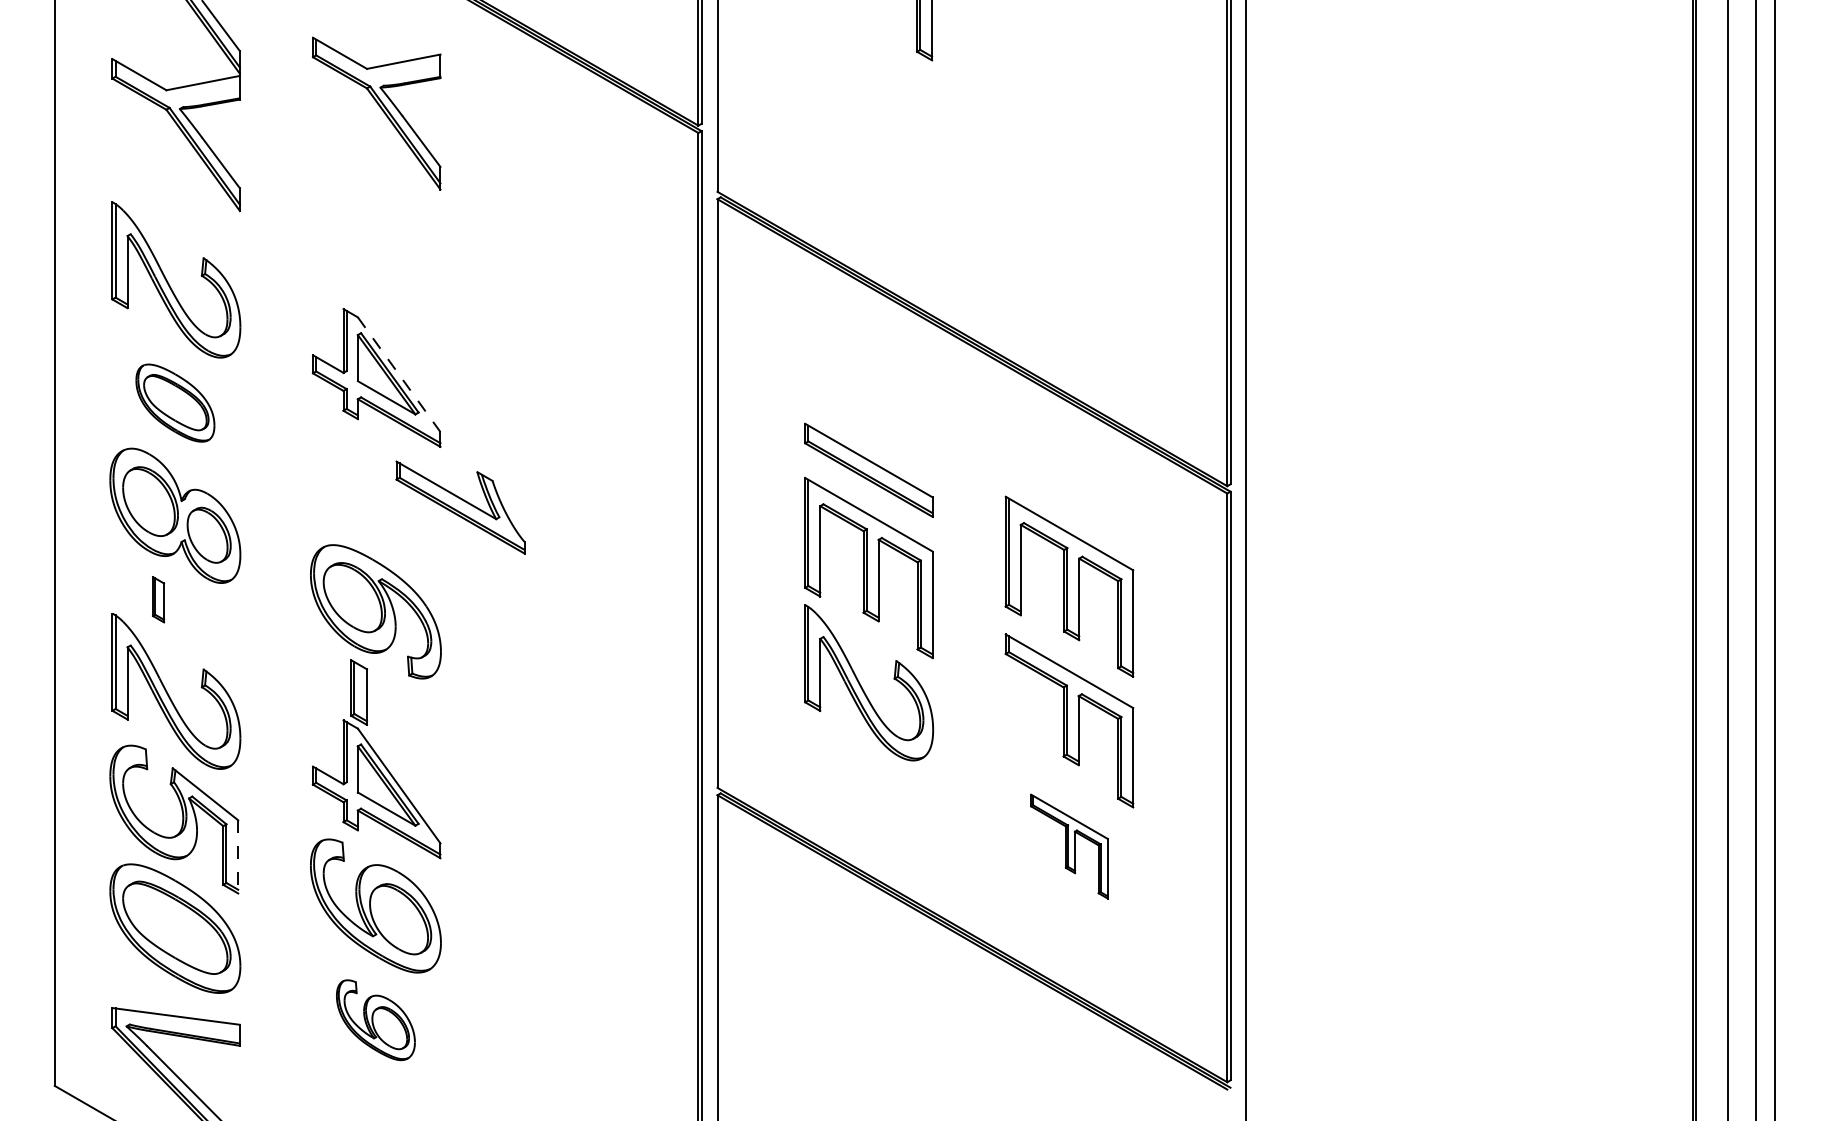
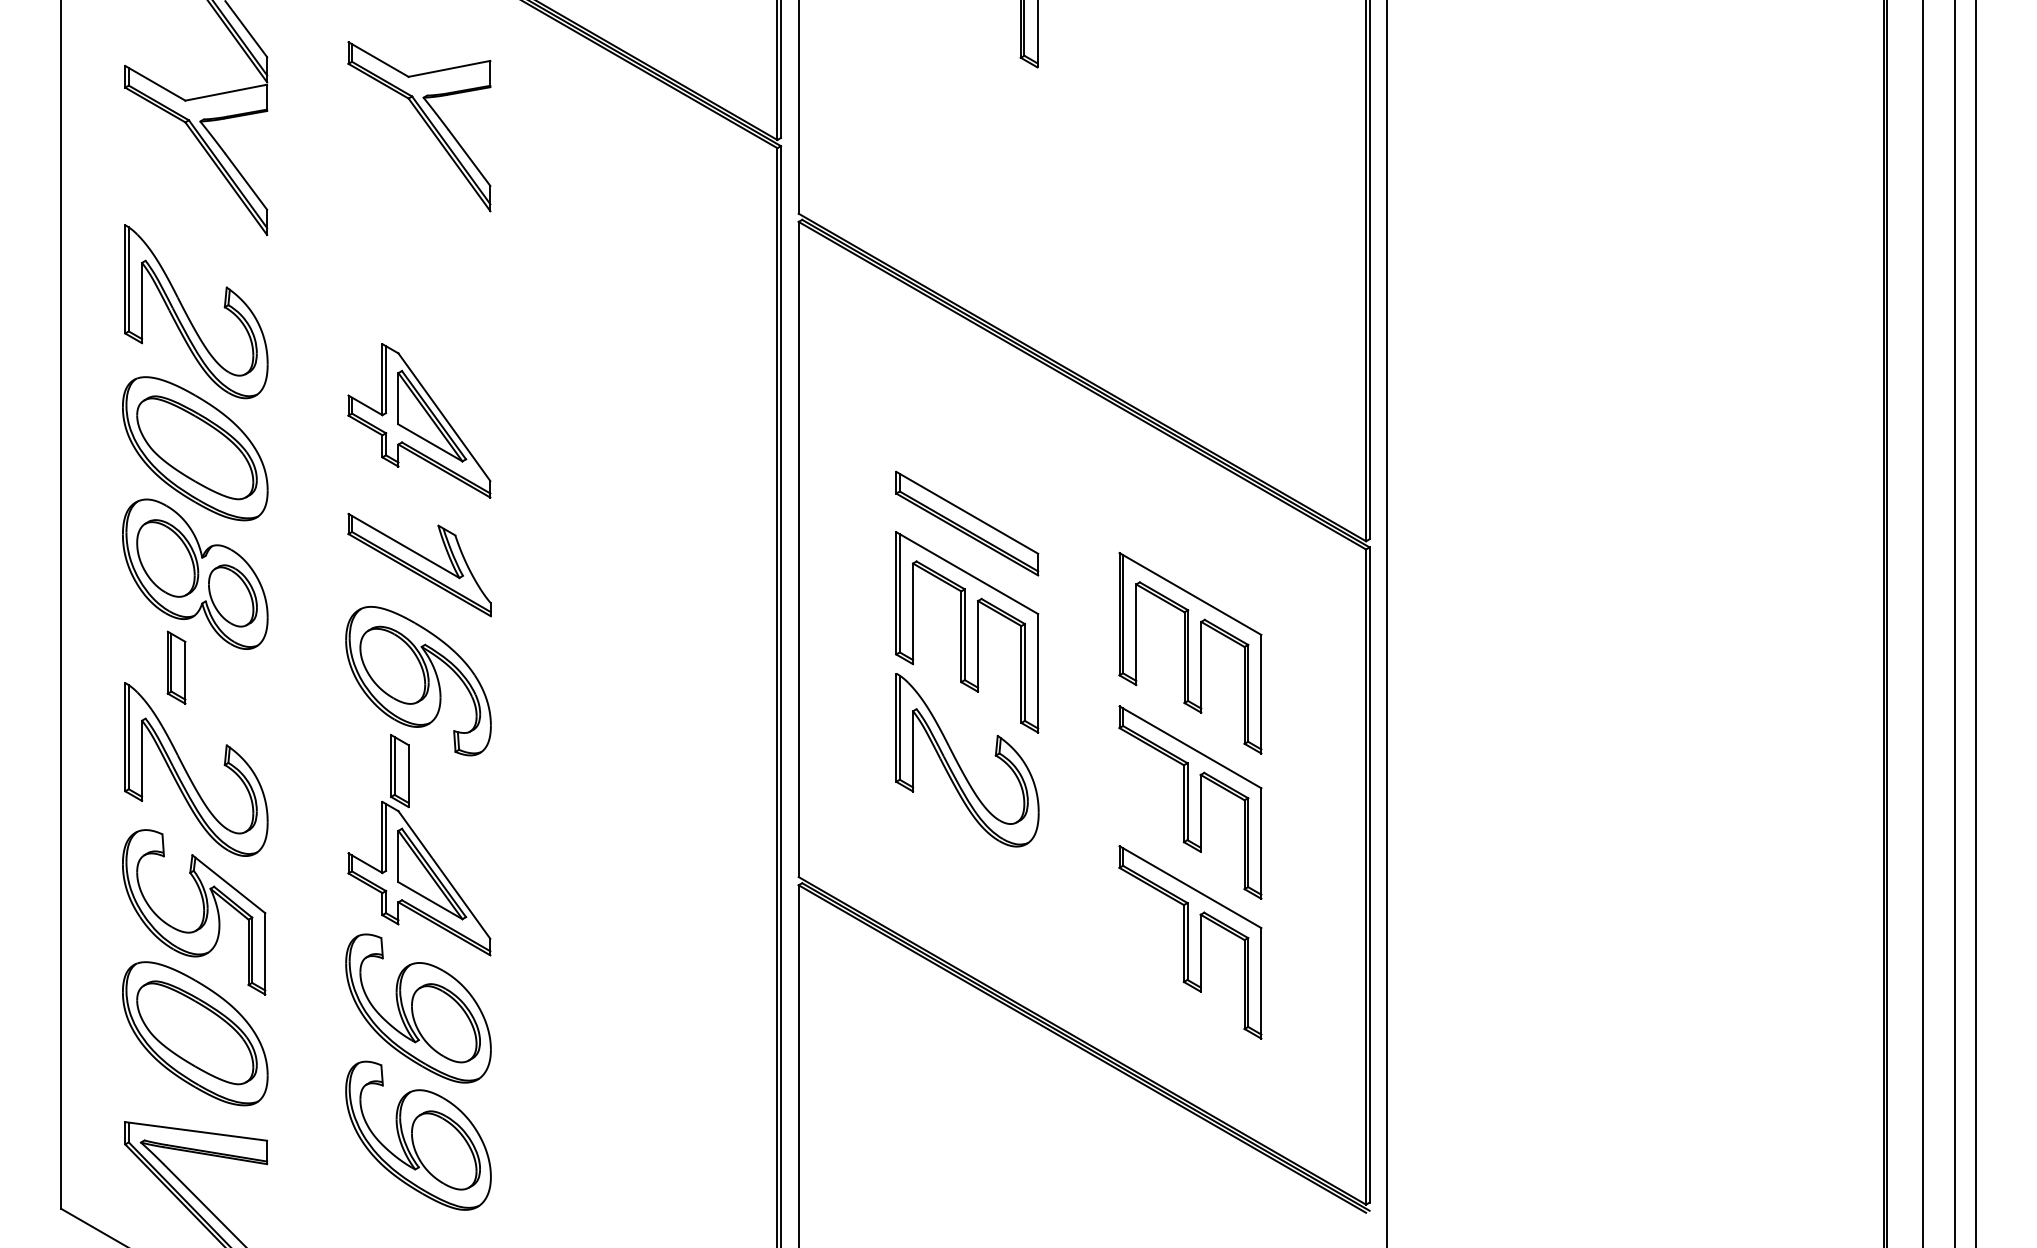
line: (399, 374) -> (444, 417), dashed -> solid
part: (175, 402) -> (195, 448), size x1.67
part: (460, 507) -> (419, 564), moved
part: (158, 599) -> (176, 667), size x1.43
part: (1069, 846) -> (1190, 942), size x1.67
line: (238, 856) -> (265, 953), dashed -> solid
part: (375, 1020) -> (418, 1135), size x1.67

